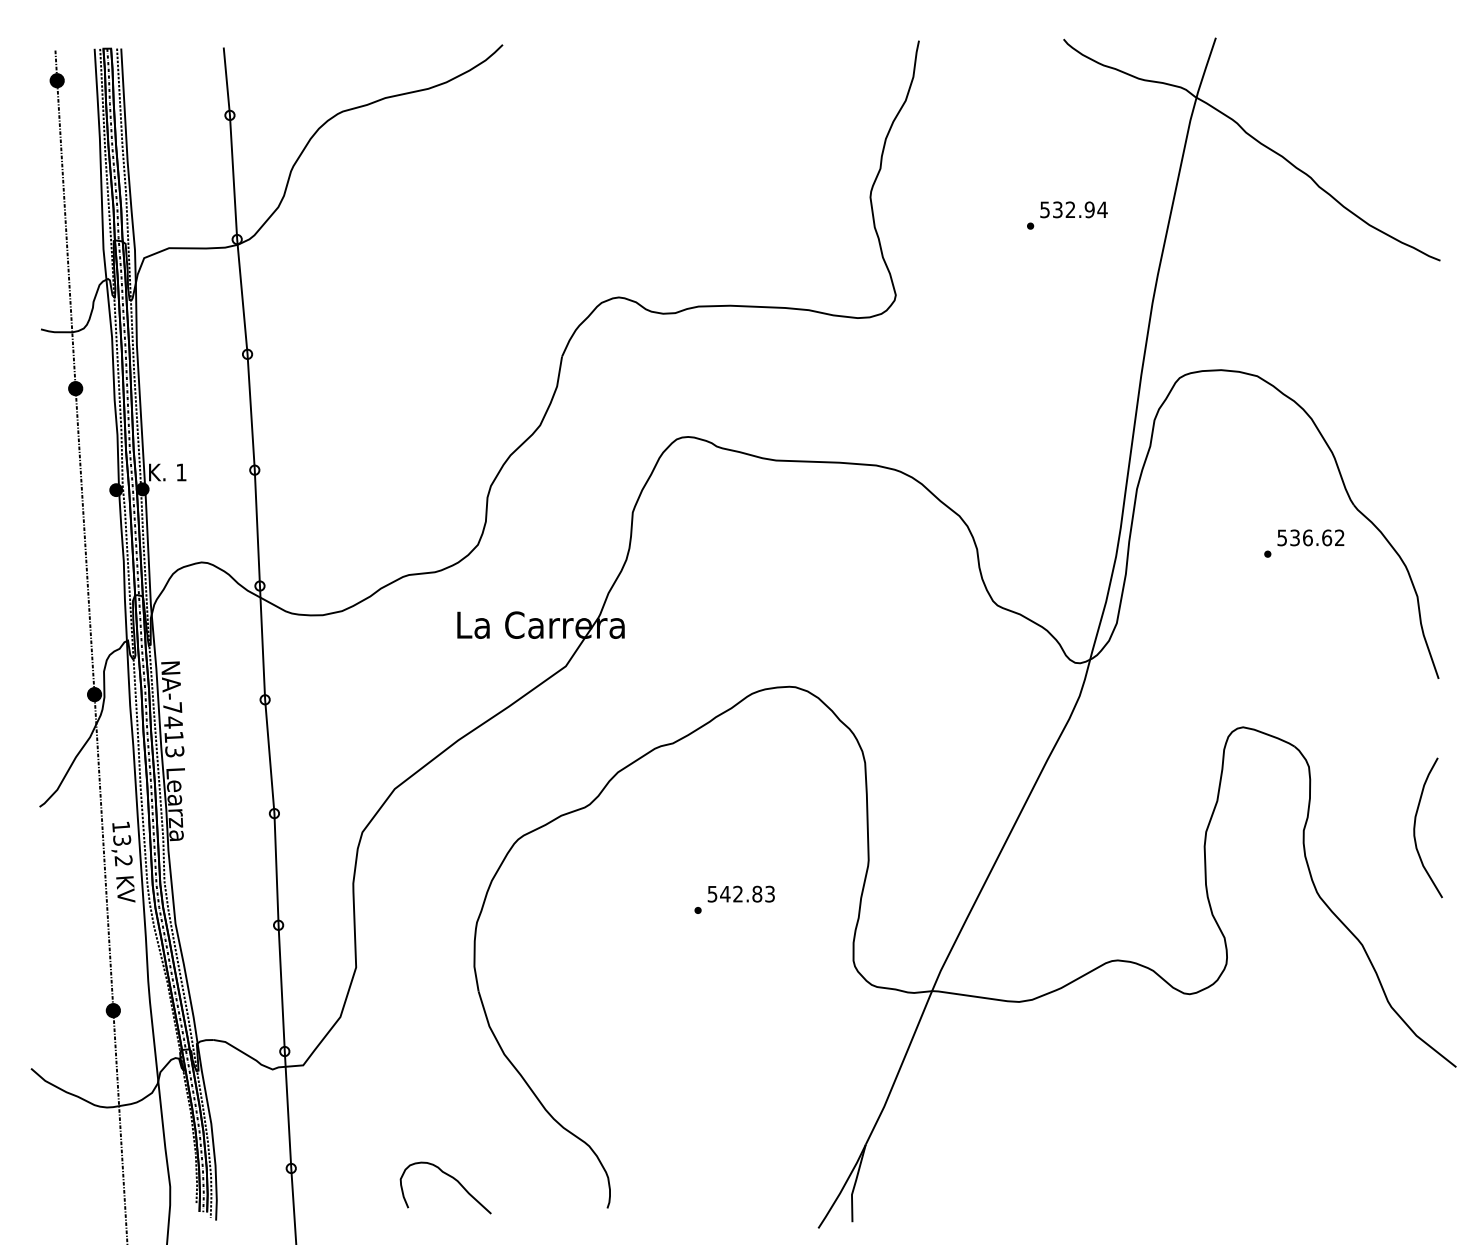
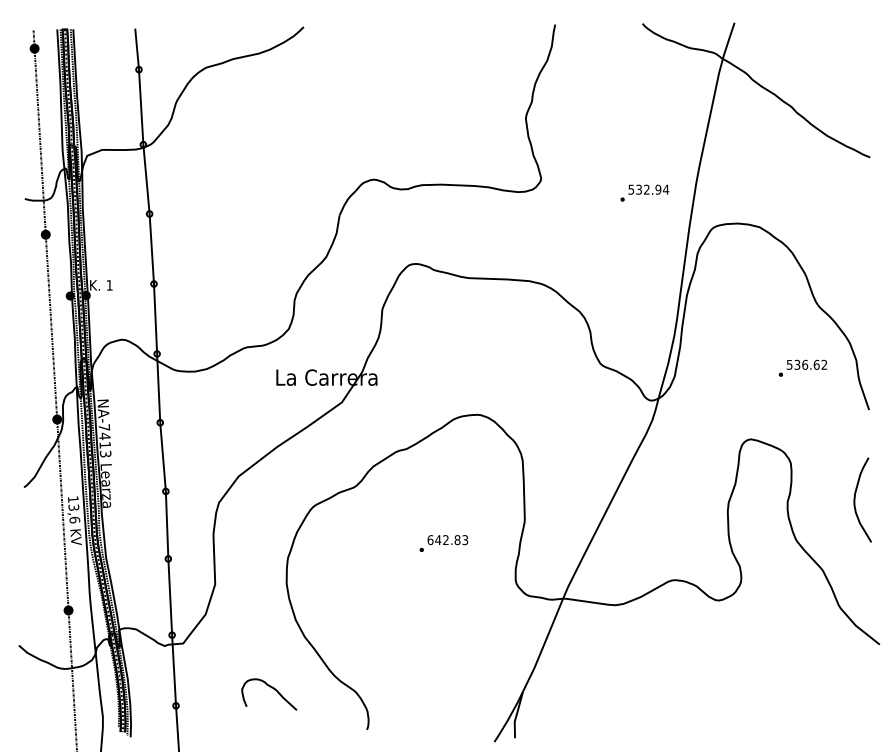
text: (1066, 214) -> (644, 192), moved
text: (1303, 542) -> (802, 367), moved
text: (123, 860) -> (74, 519), 13,2 -> 13,6
text: (712, 894) -> (430, 540), 542.83 -> 642.83
curve: (449, 1177) -> (271, 688), moved

